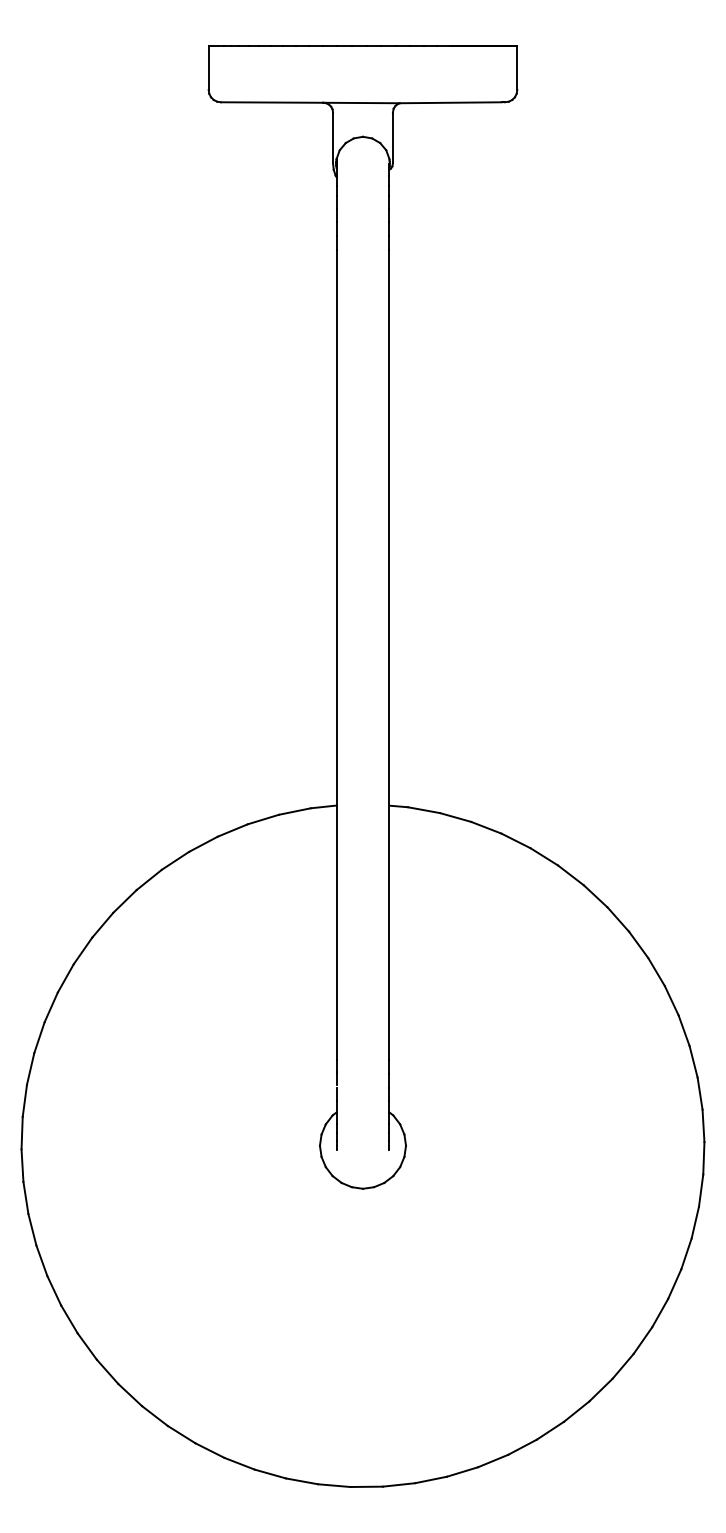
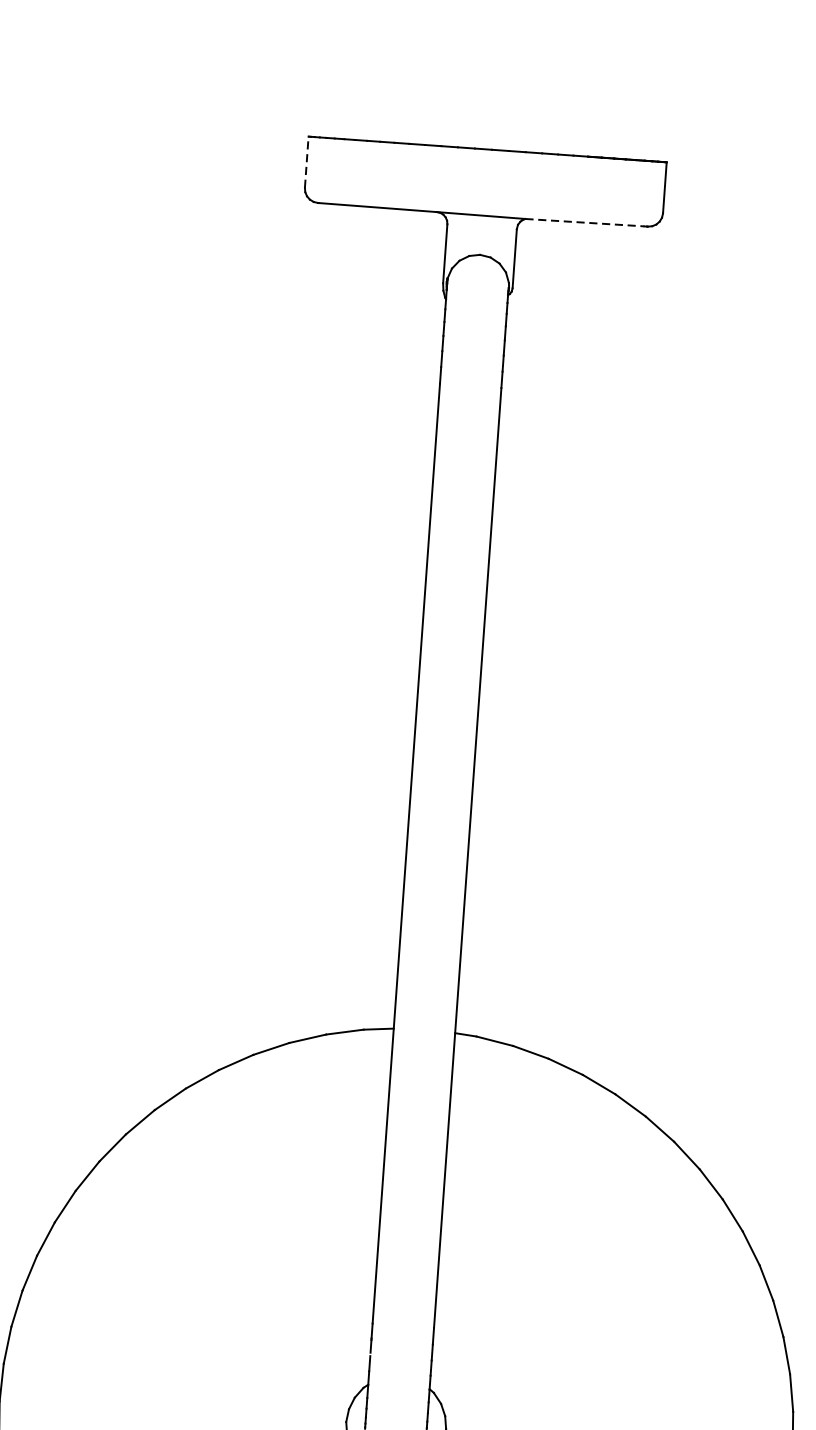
line: (208, 67) -> (306, 161), solid -> dashed
line: (451, 102) -> (585, 222), solid -> dashed

